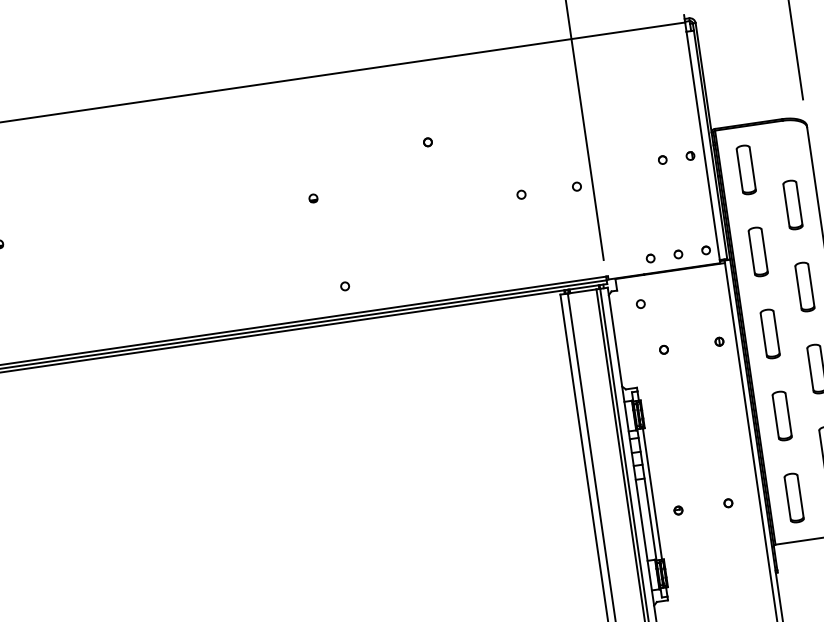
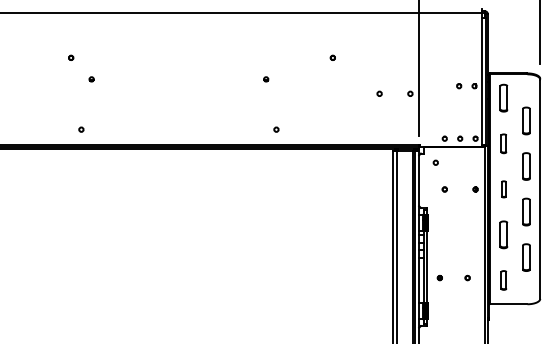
part: (757, 251) -> (503, 143), size x0.7
part: (769, 334) -> (503, 189), size x0.6
part: (793, 498) -> (503, 280), size x0.7

